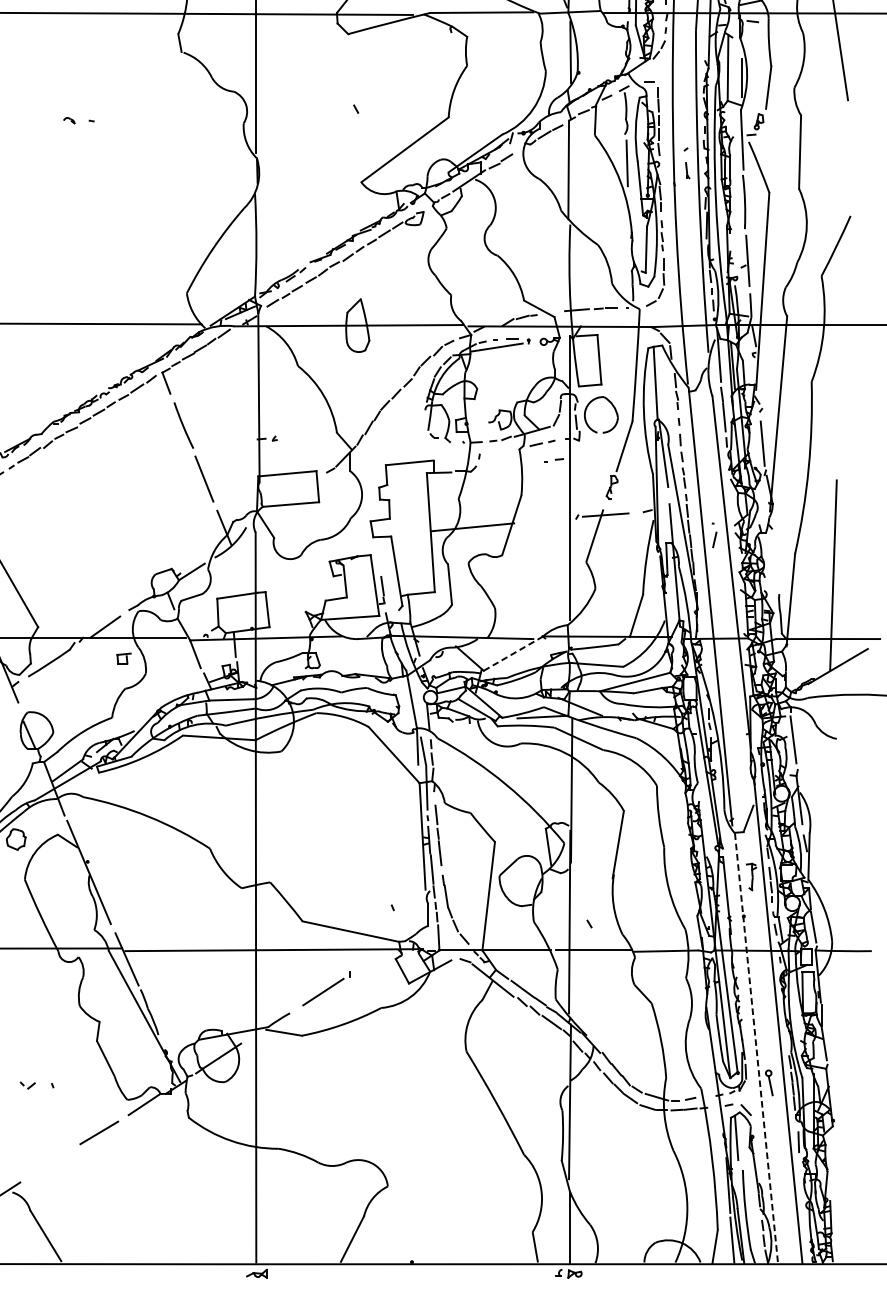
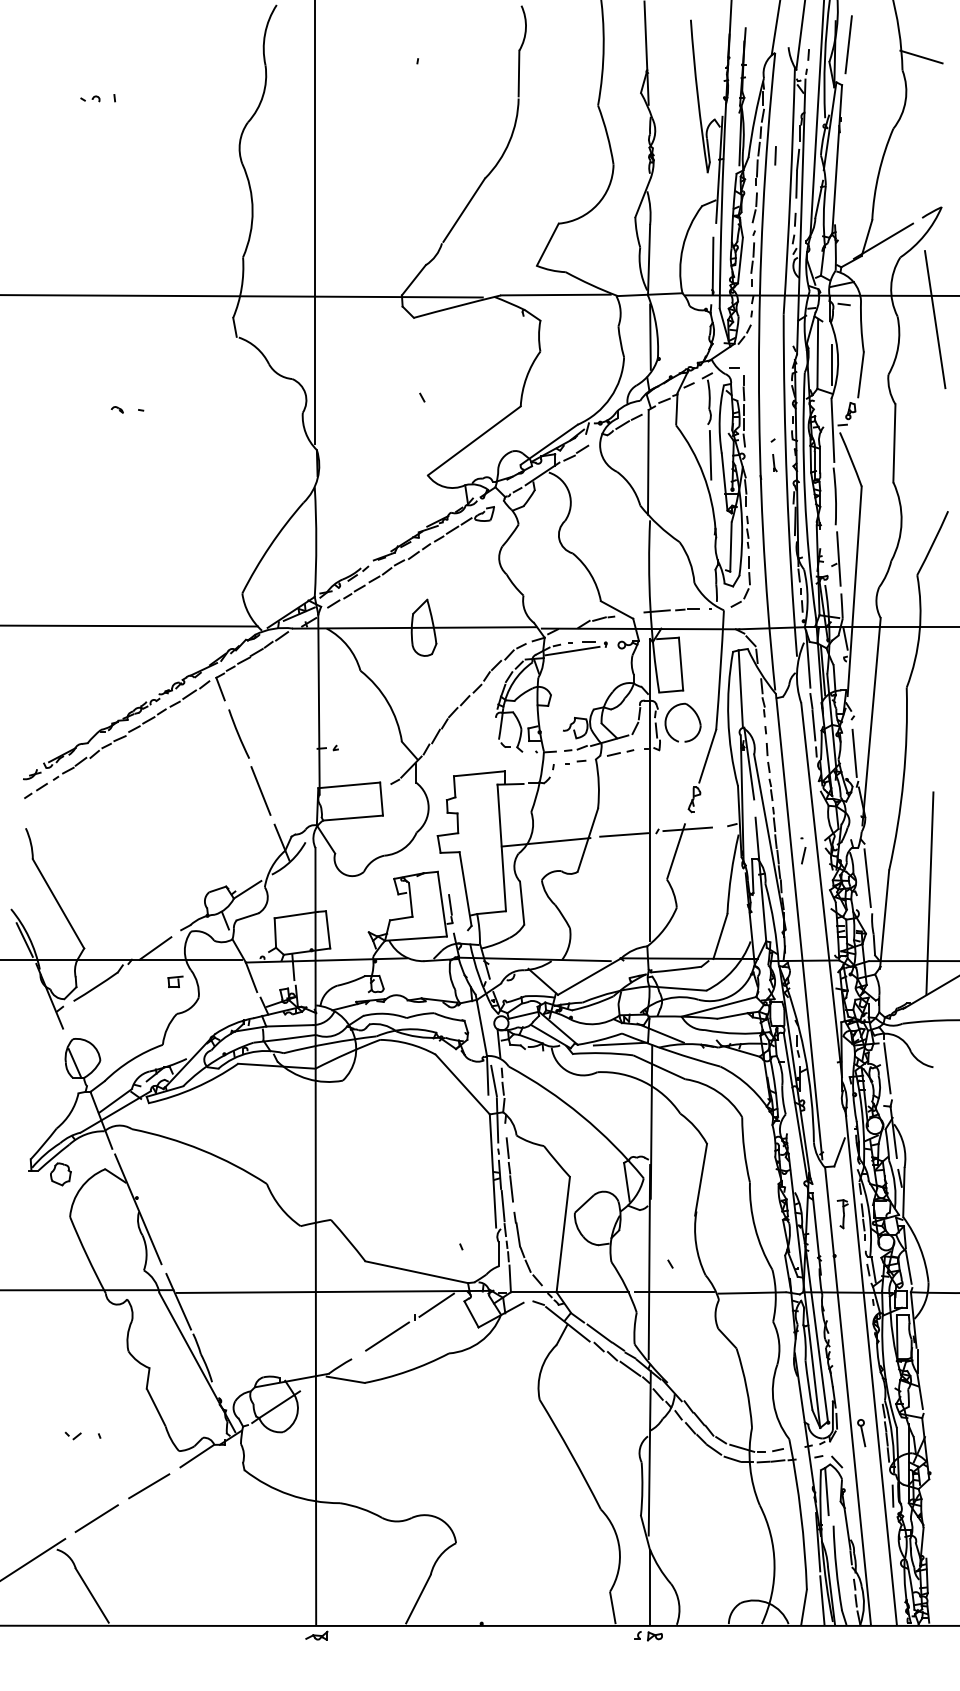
part: (553, 459) -> (575, 761), moved
line: (546, 519) -> (624, 834), added
line: (774, 561) -> (867, 878), added
line: (513, 653) -> (589, 976), dashed -> solid
line: (369, 961) -> (436, 1304), added
line: (756, 1048) -> (848, 1396), dashed -> solid
line: (49, 1163) -> (96, 1518), added

